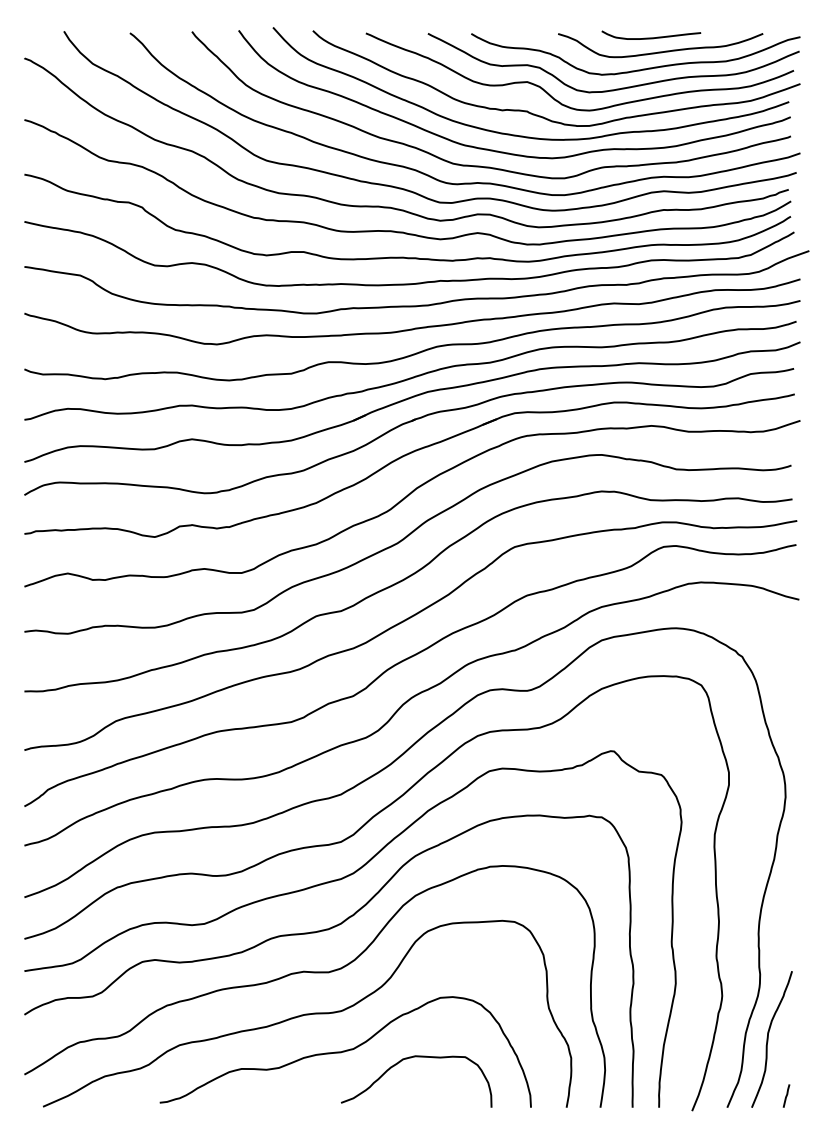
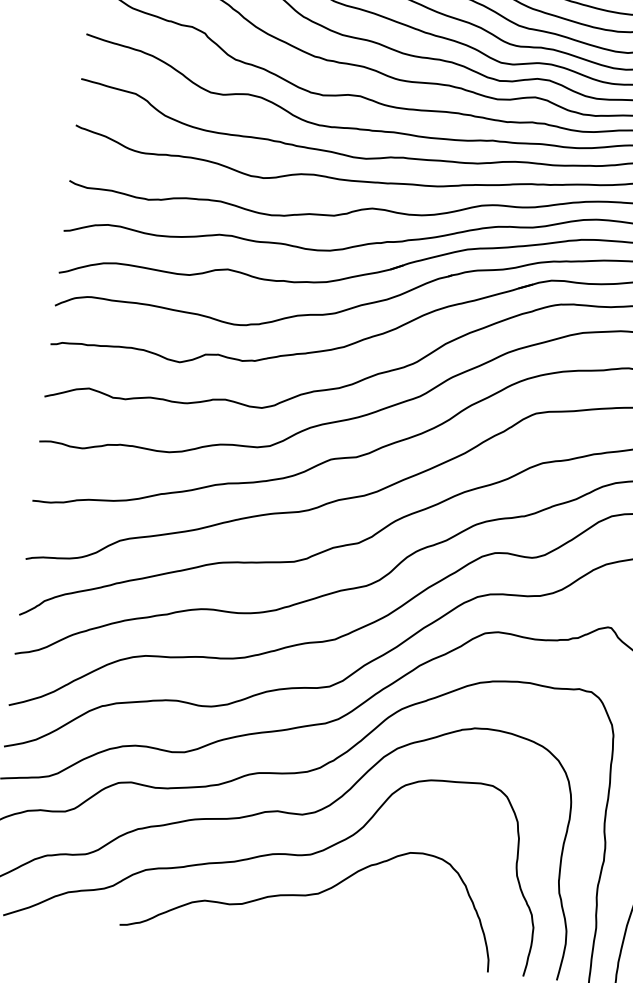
curve: (411, 1058) -> (374, 909), removed

